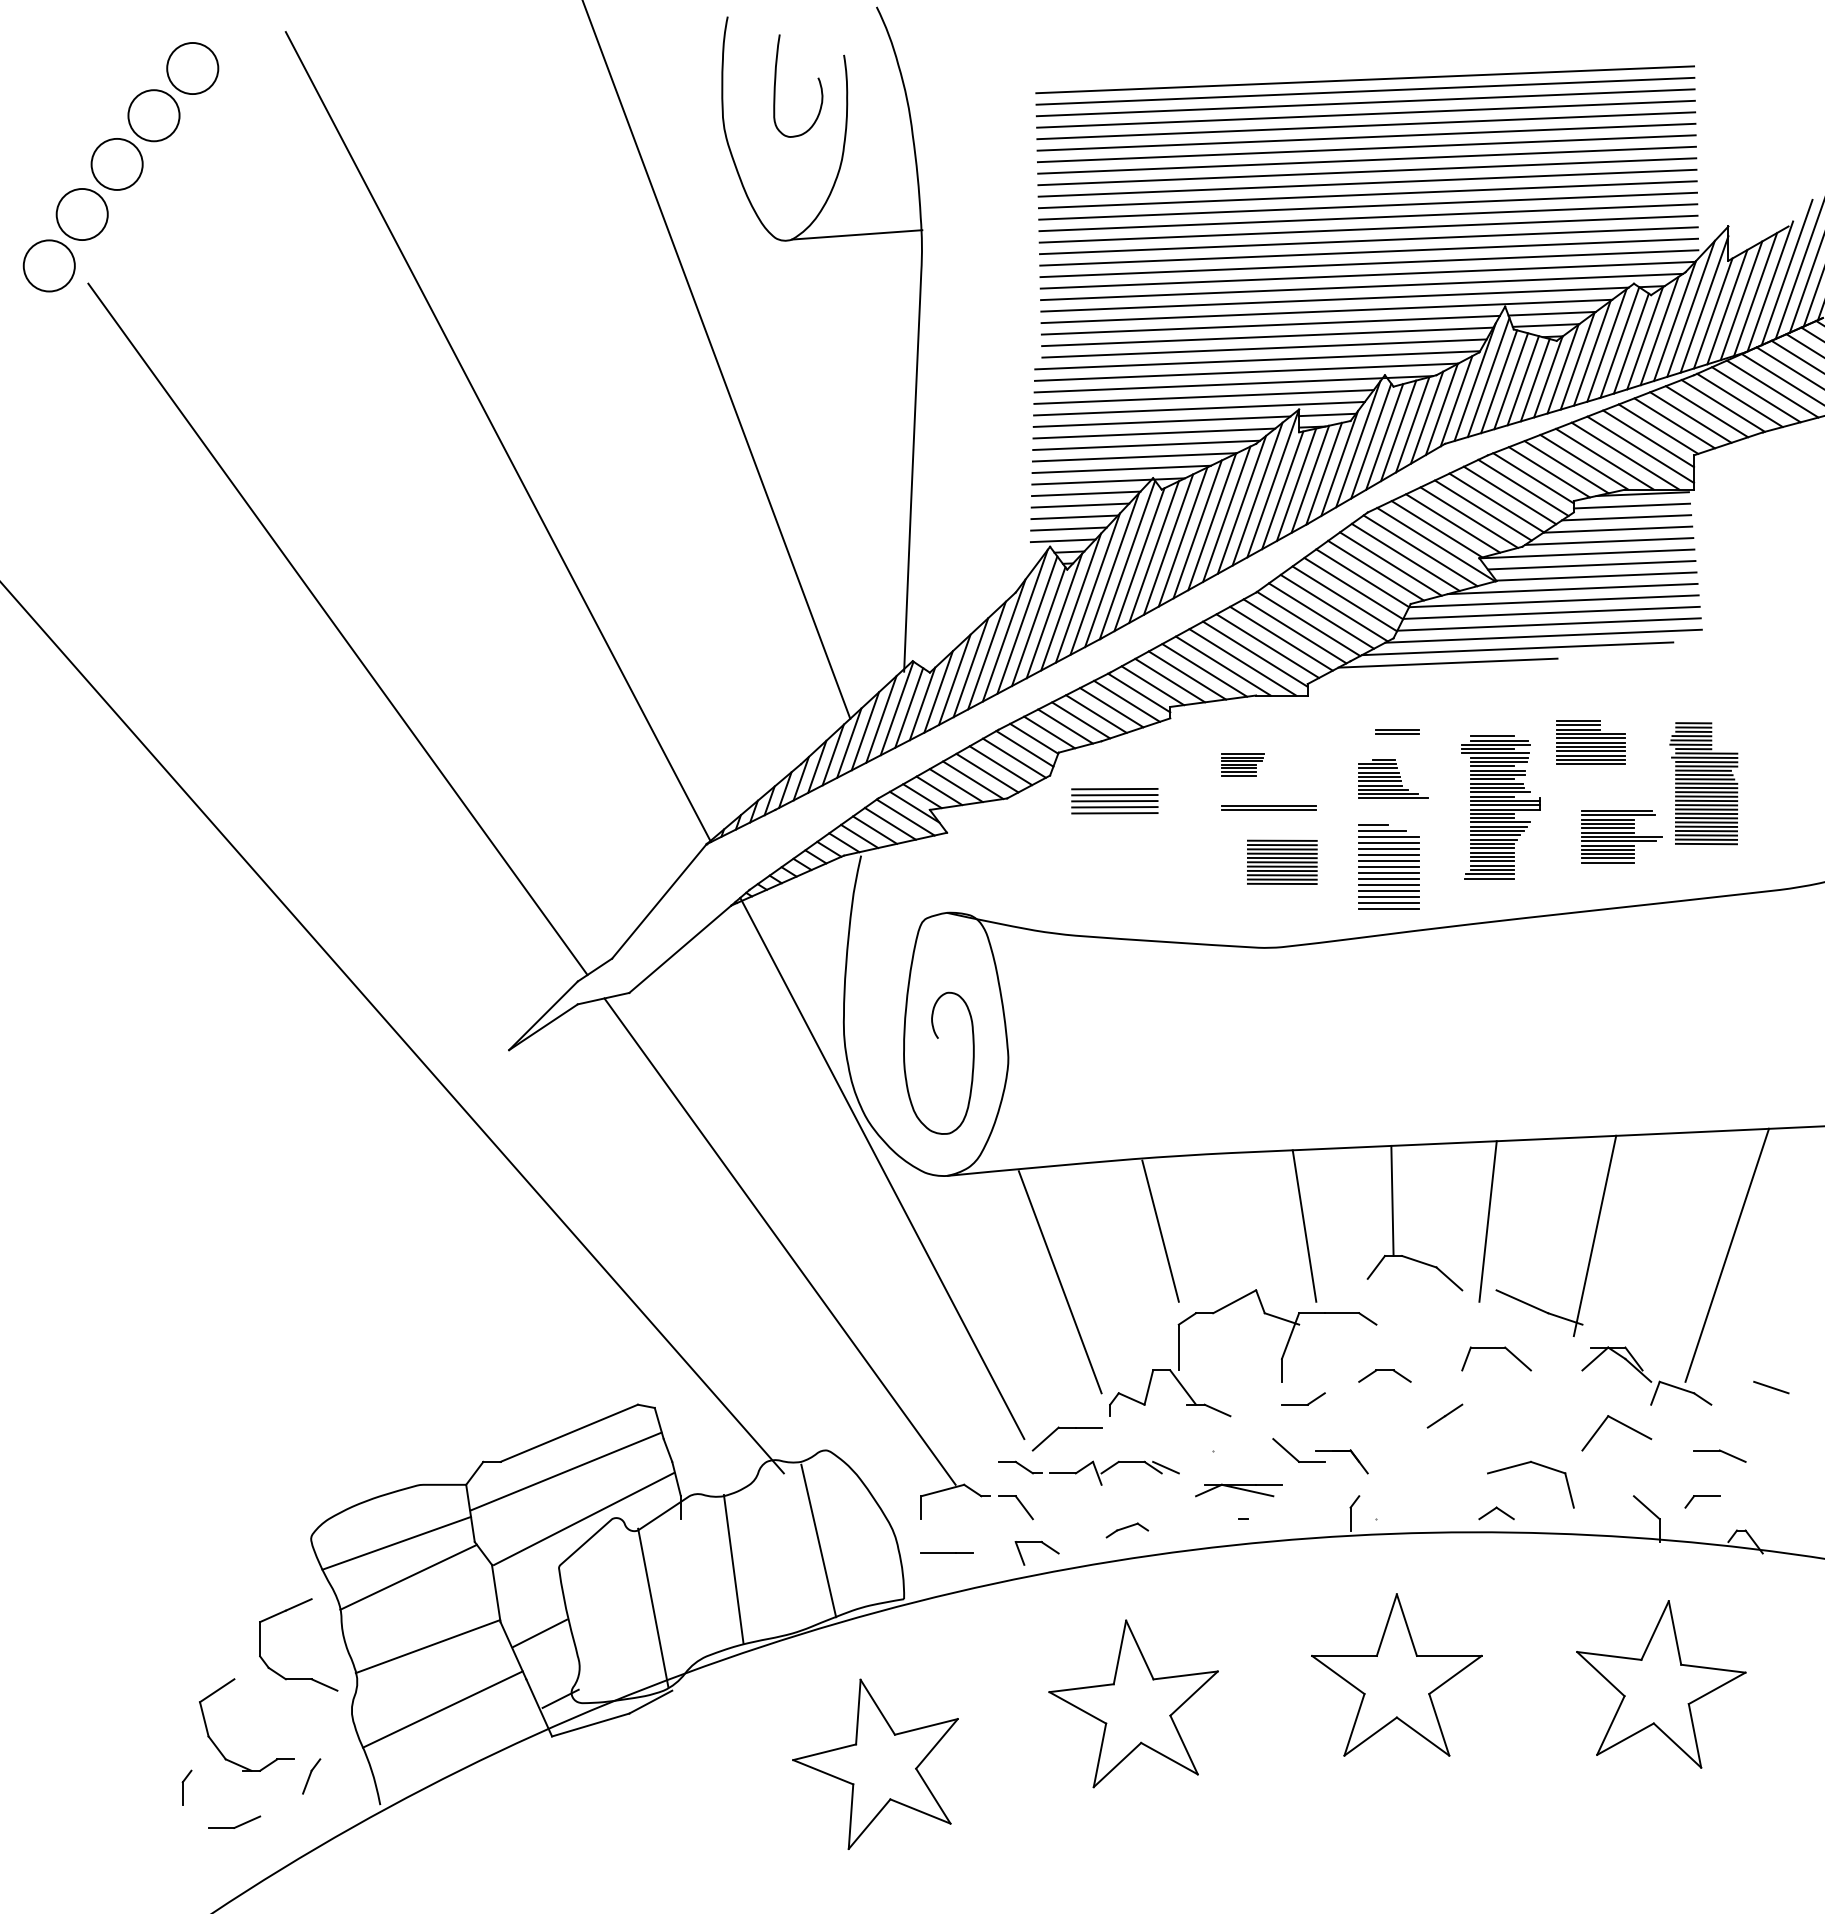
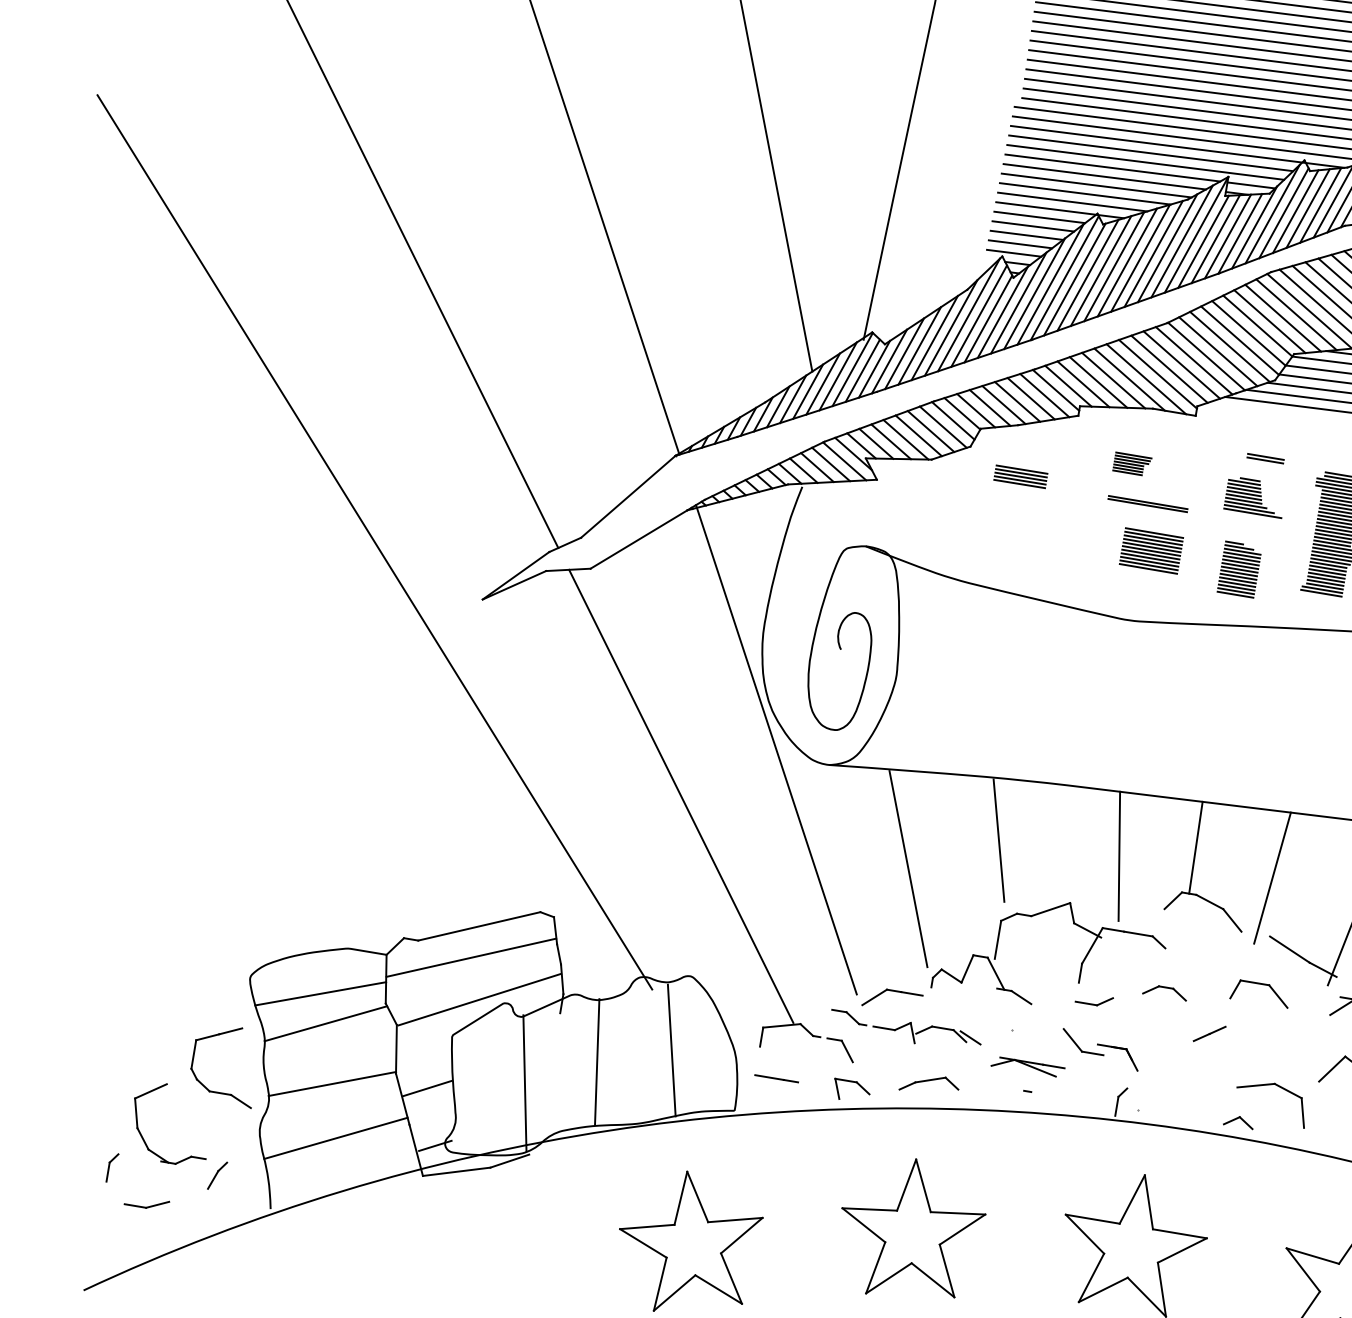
part: (1114, 800) -> (1020, 476), size x0.71
part: (1389, 866) -> (1239, 569), size x0.71
part: (1127, 1530) -> (929, 1084), size x1.67

